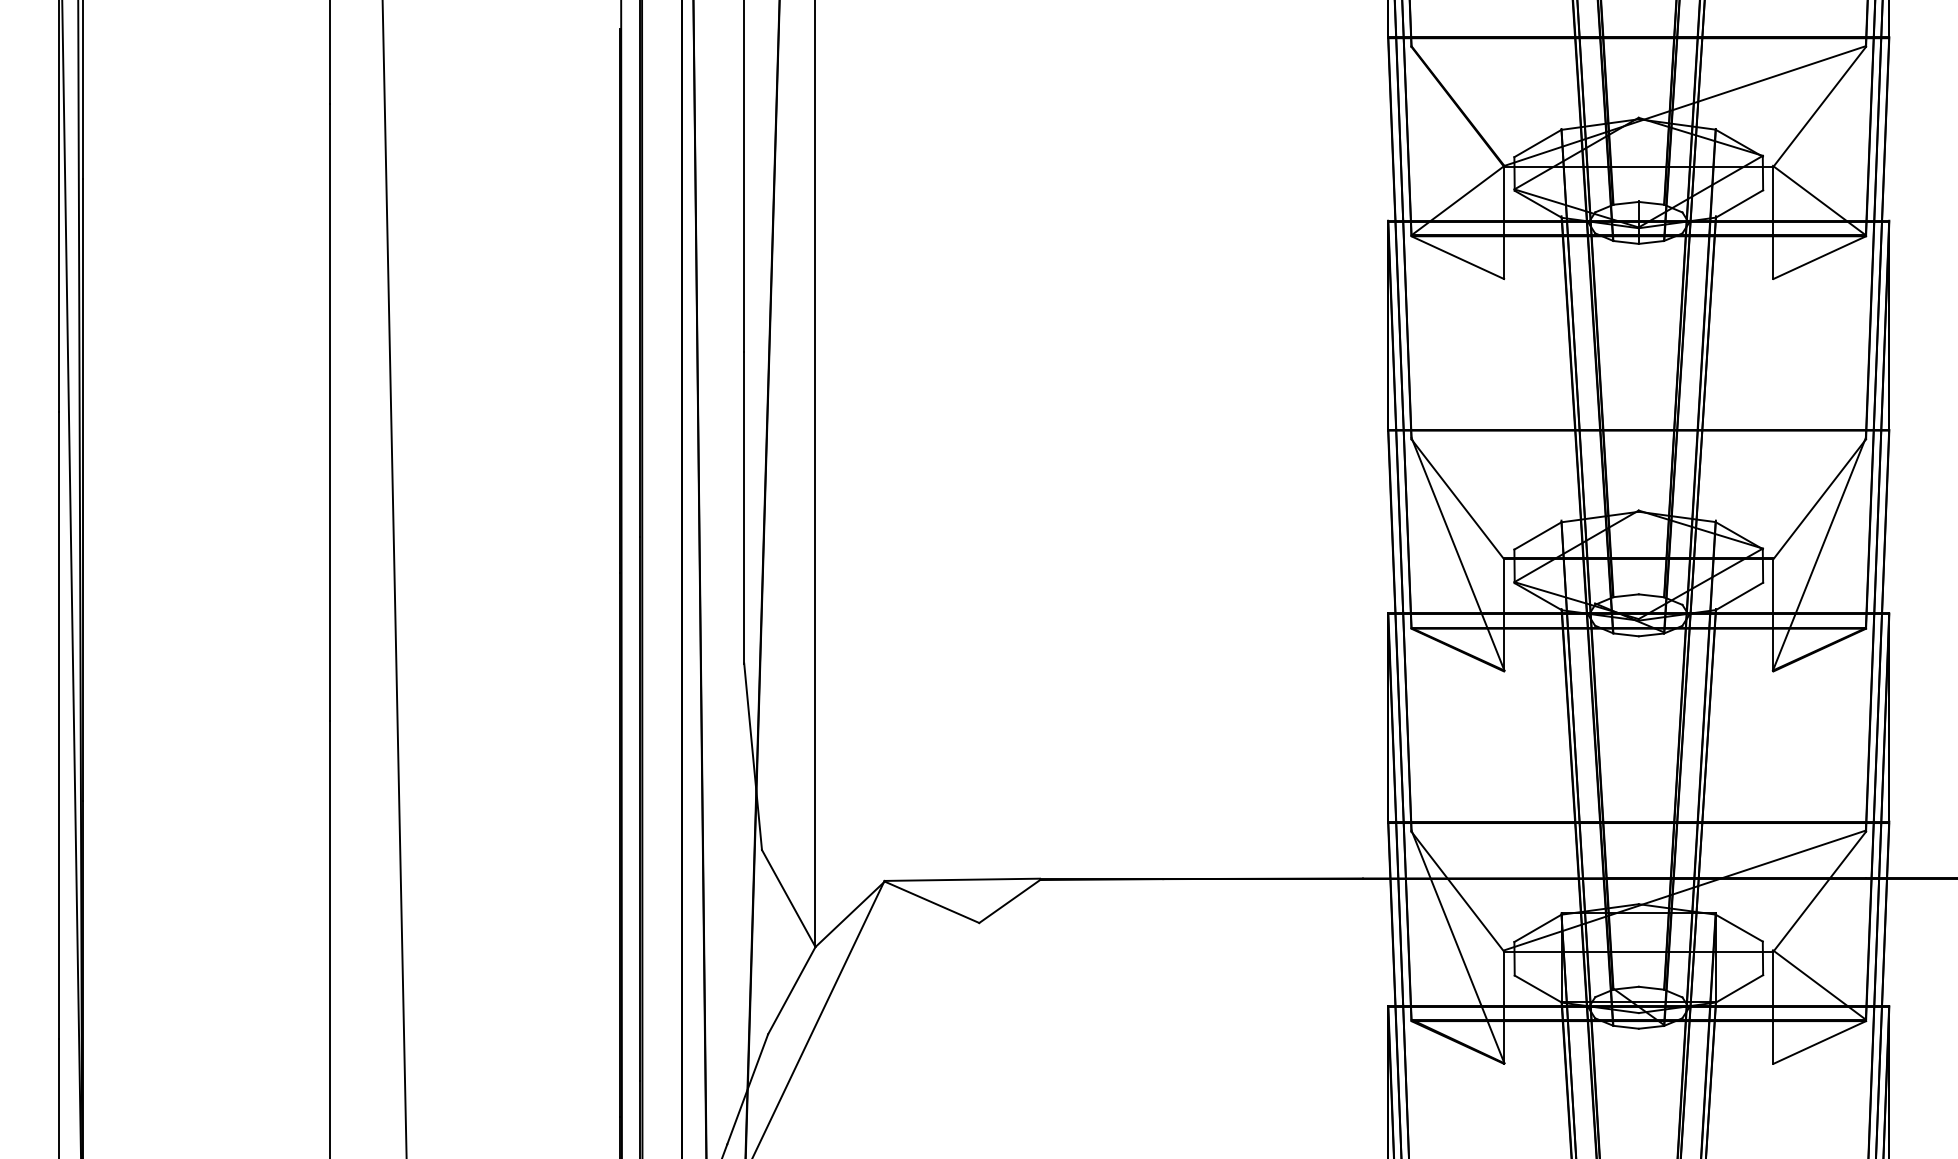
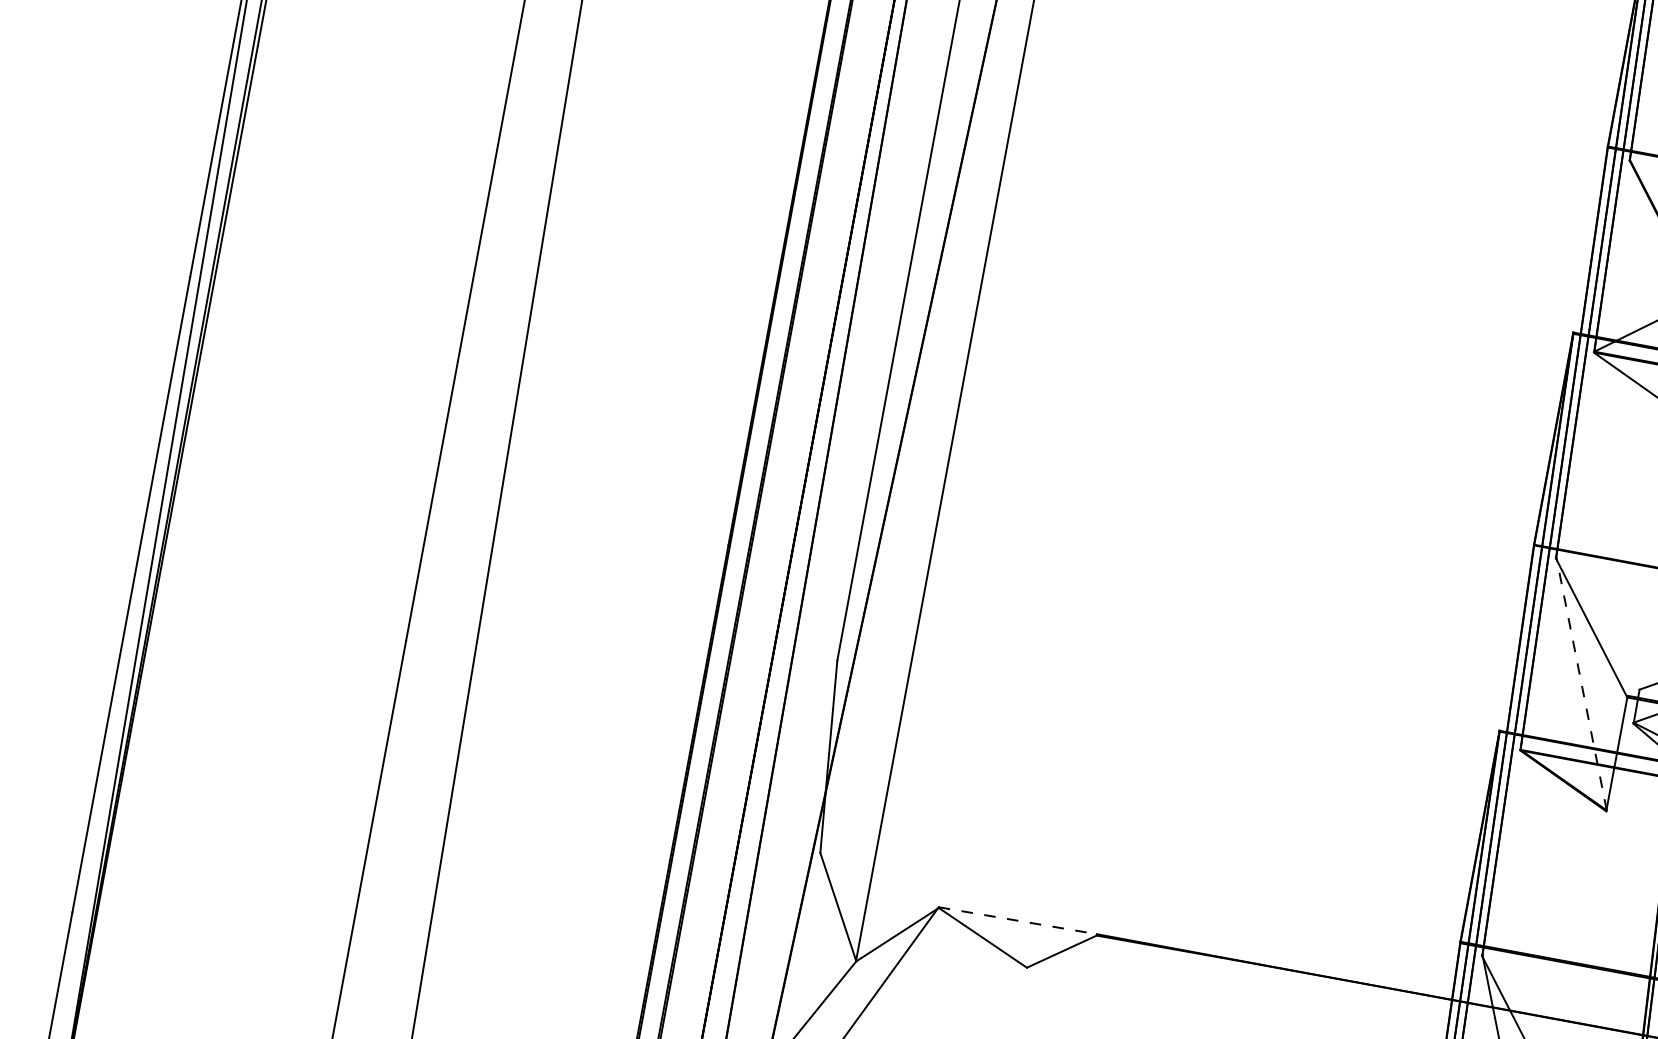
line: (1457, 553) -> (1581, 682), solid -> dashed
line: (962, 879) -> (1018, 920), solid -> dashed

